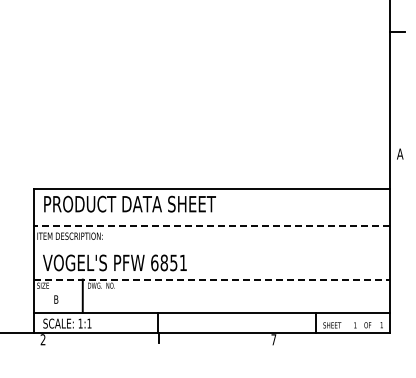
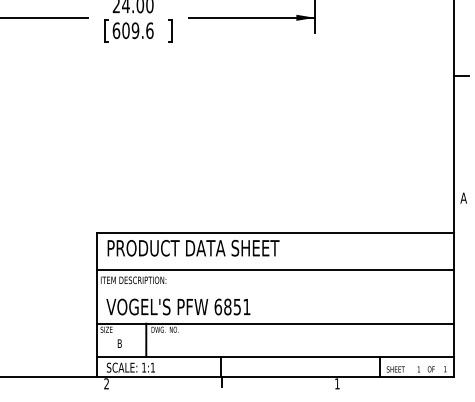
line: (211, 225) -> (275, 269), dashed -> solid
line: (212, 279) -> (276, 323), dashed -> solid
text: (273, 339) -> (337, 383), 7 -> 1

